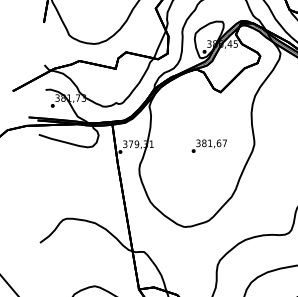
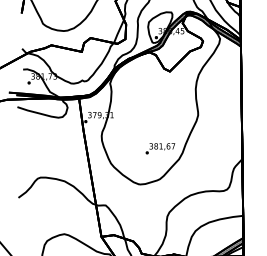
text: (209, 145) -> (160, 148), moved

